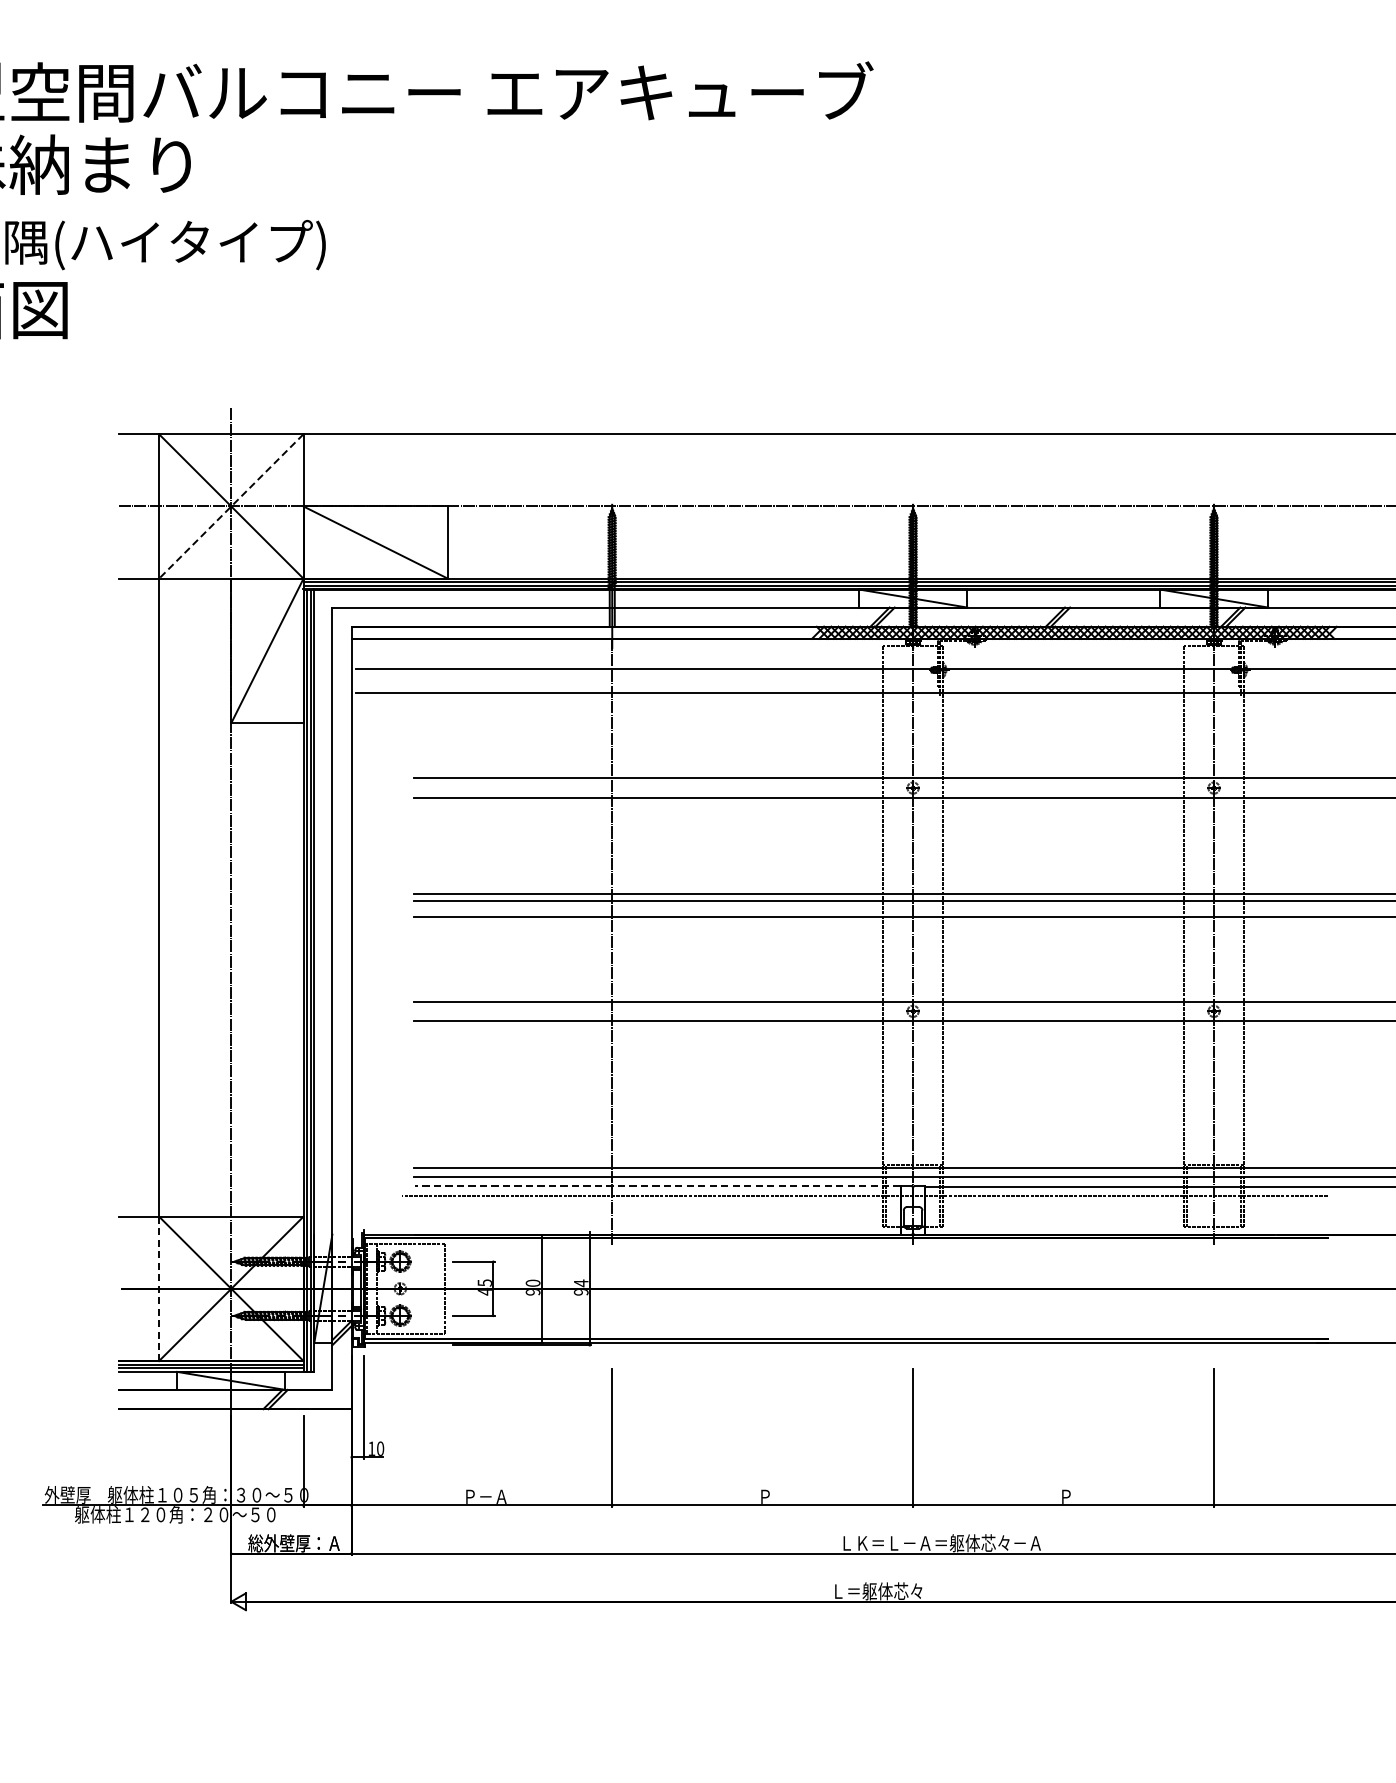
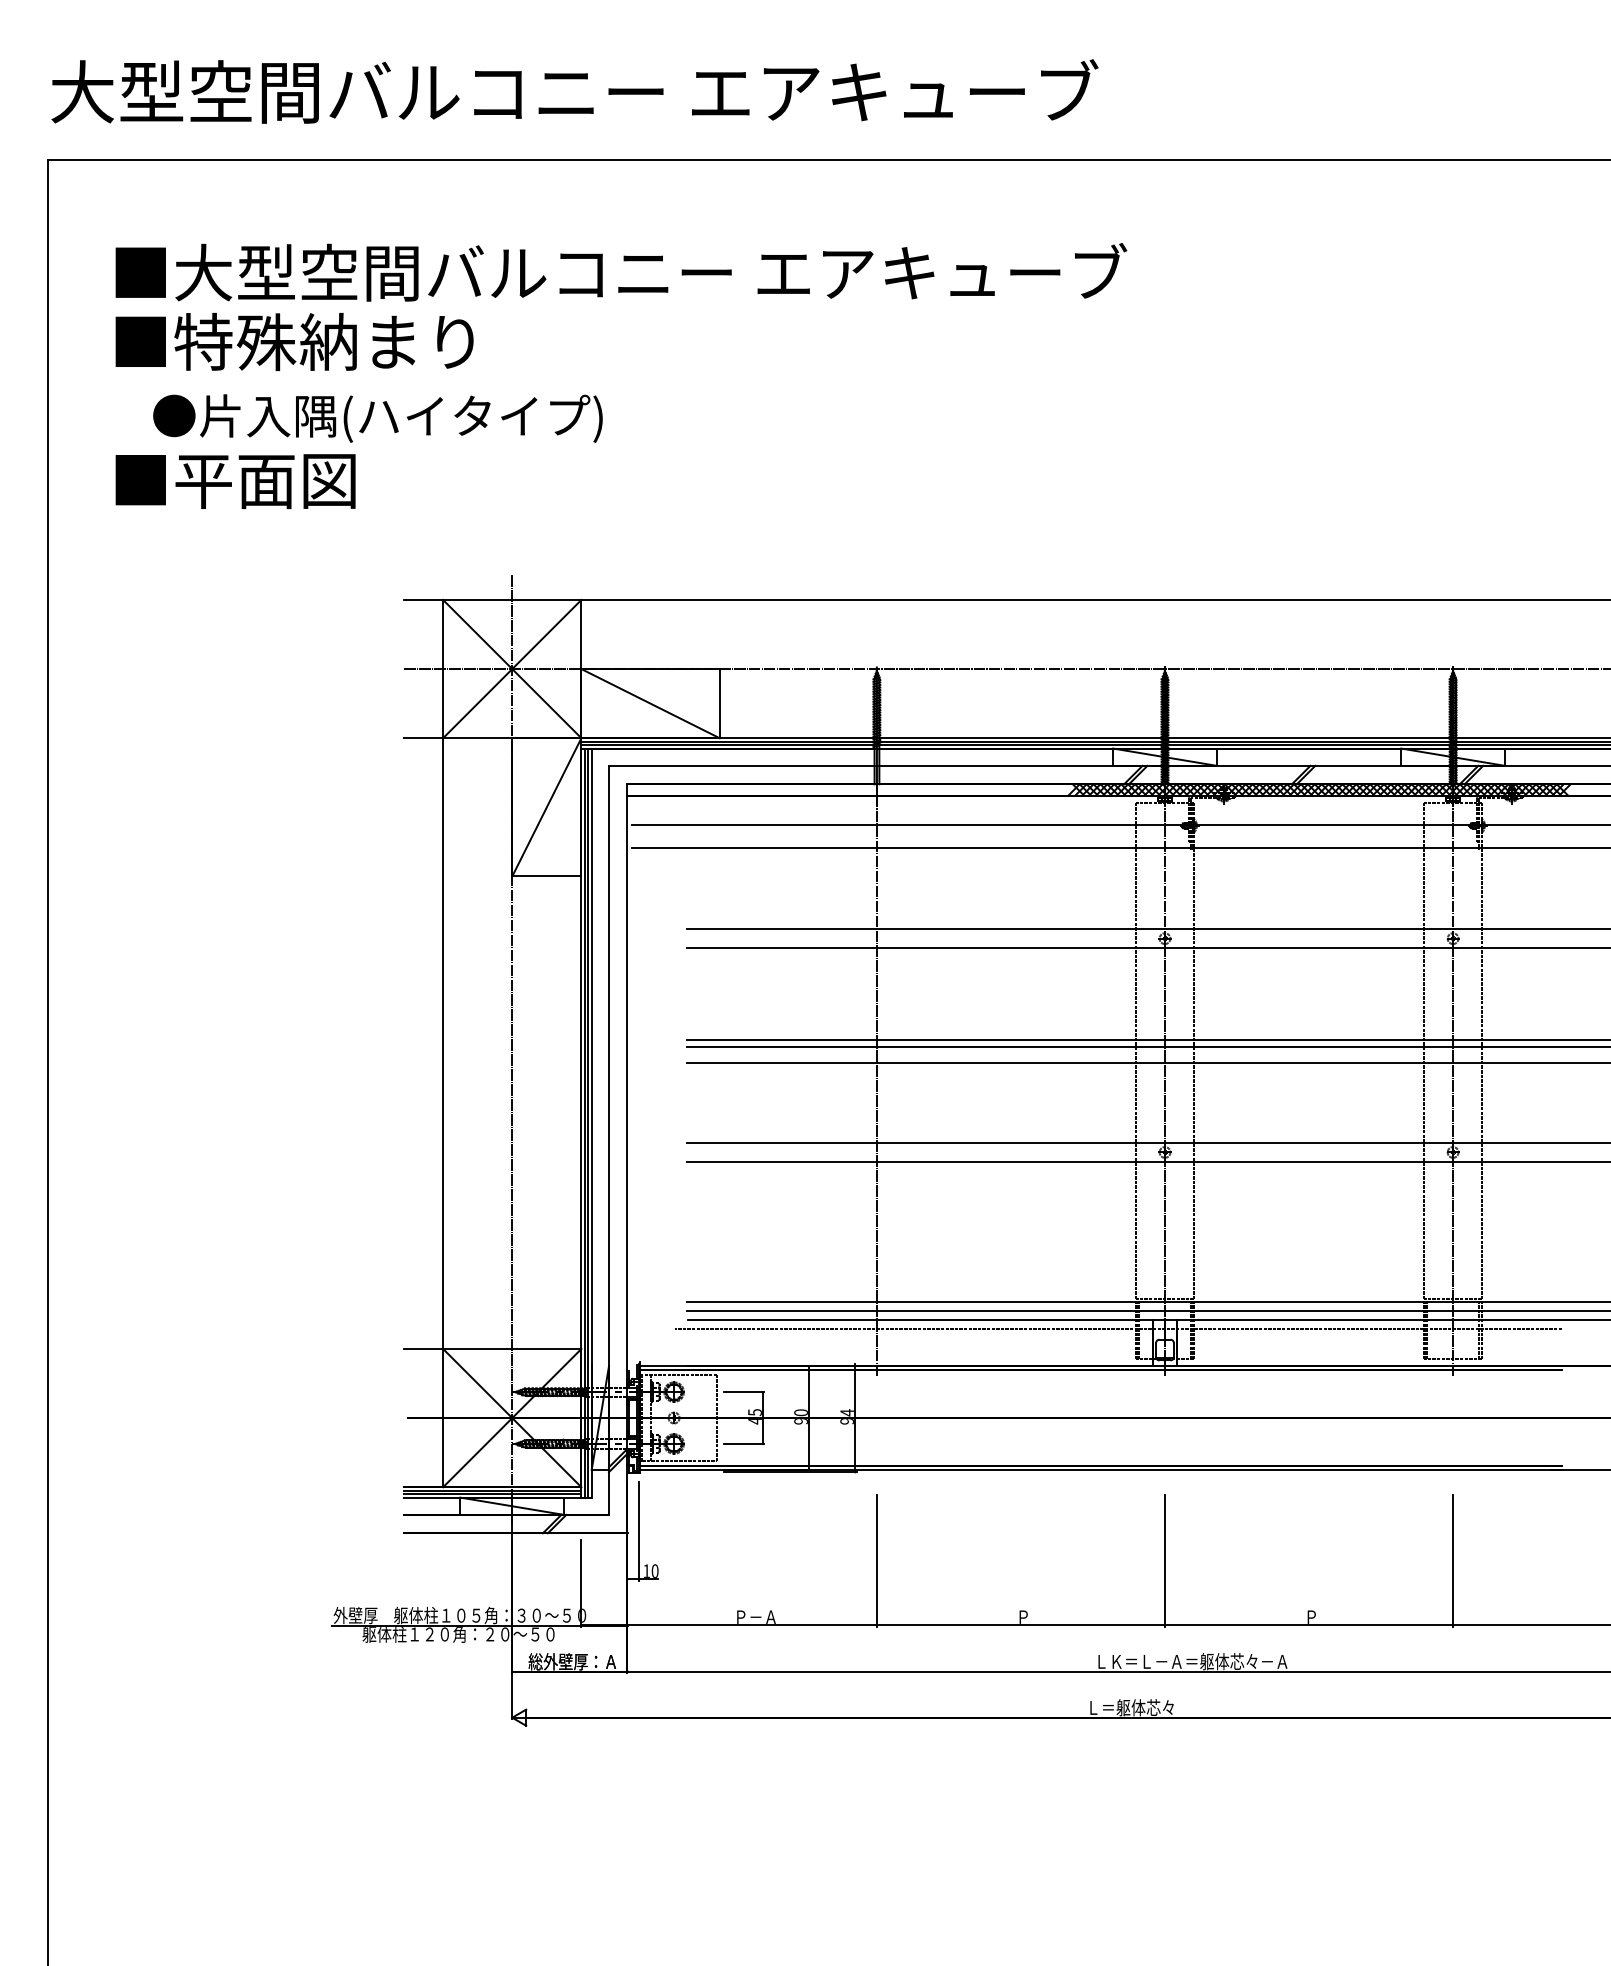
line: (231, 506) -> (512, 669), dashed -> solid
line: (657, 1186) -> (920, 1320), dashed -> solid
line: (159, 1289) -> (443, 1418), dashed -> solid

